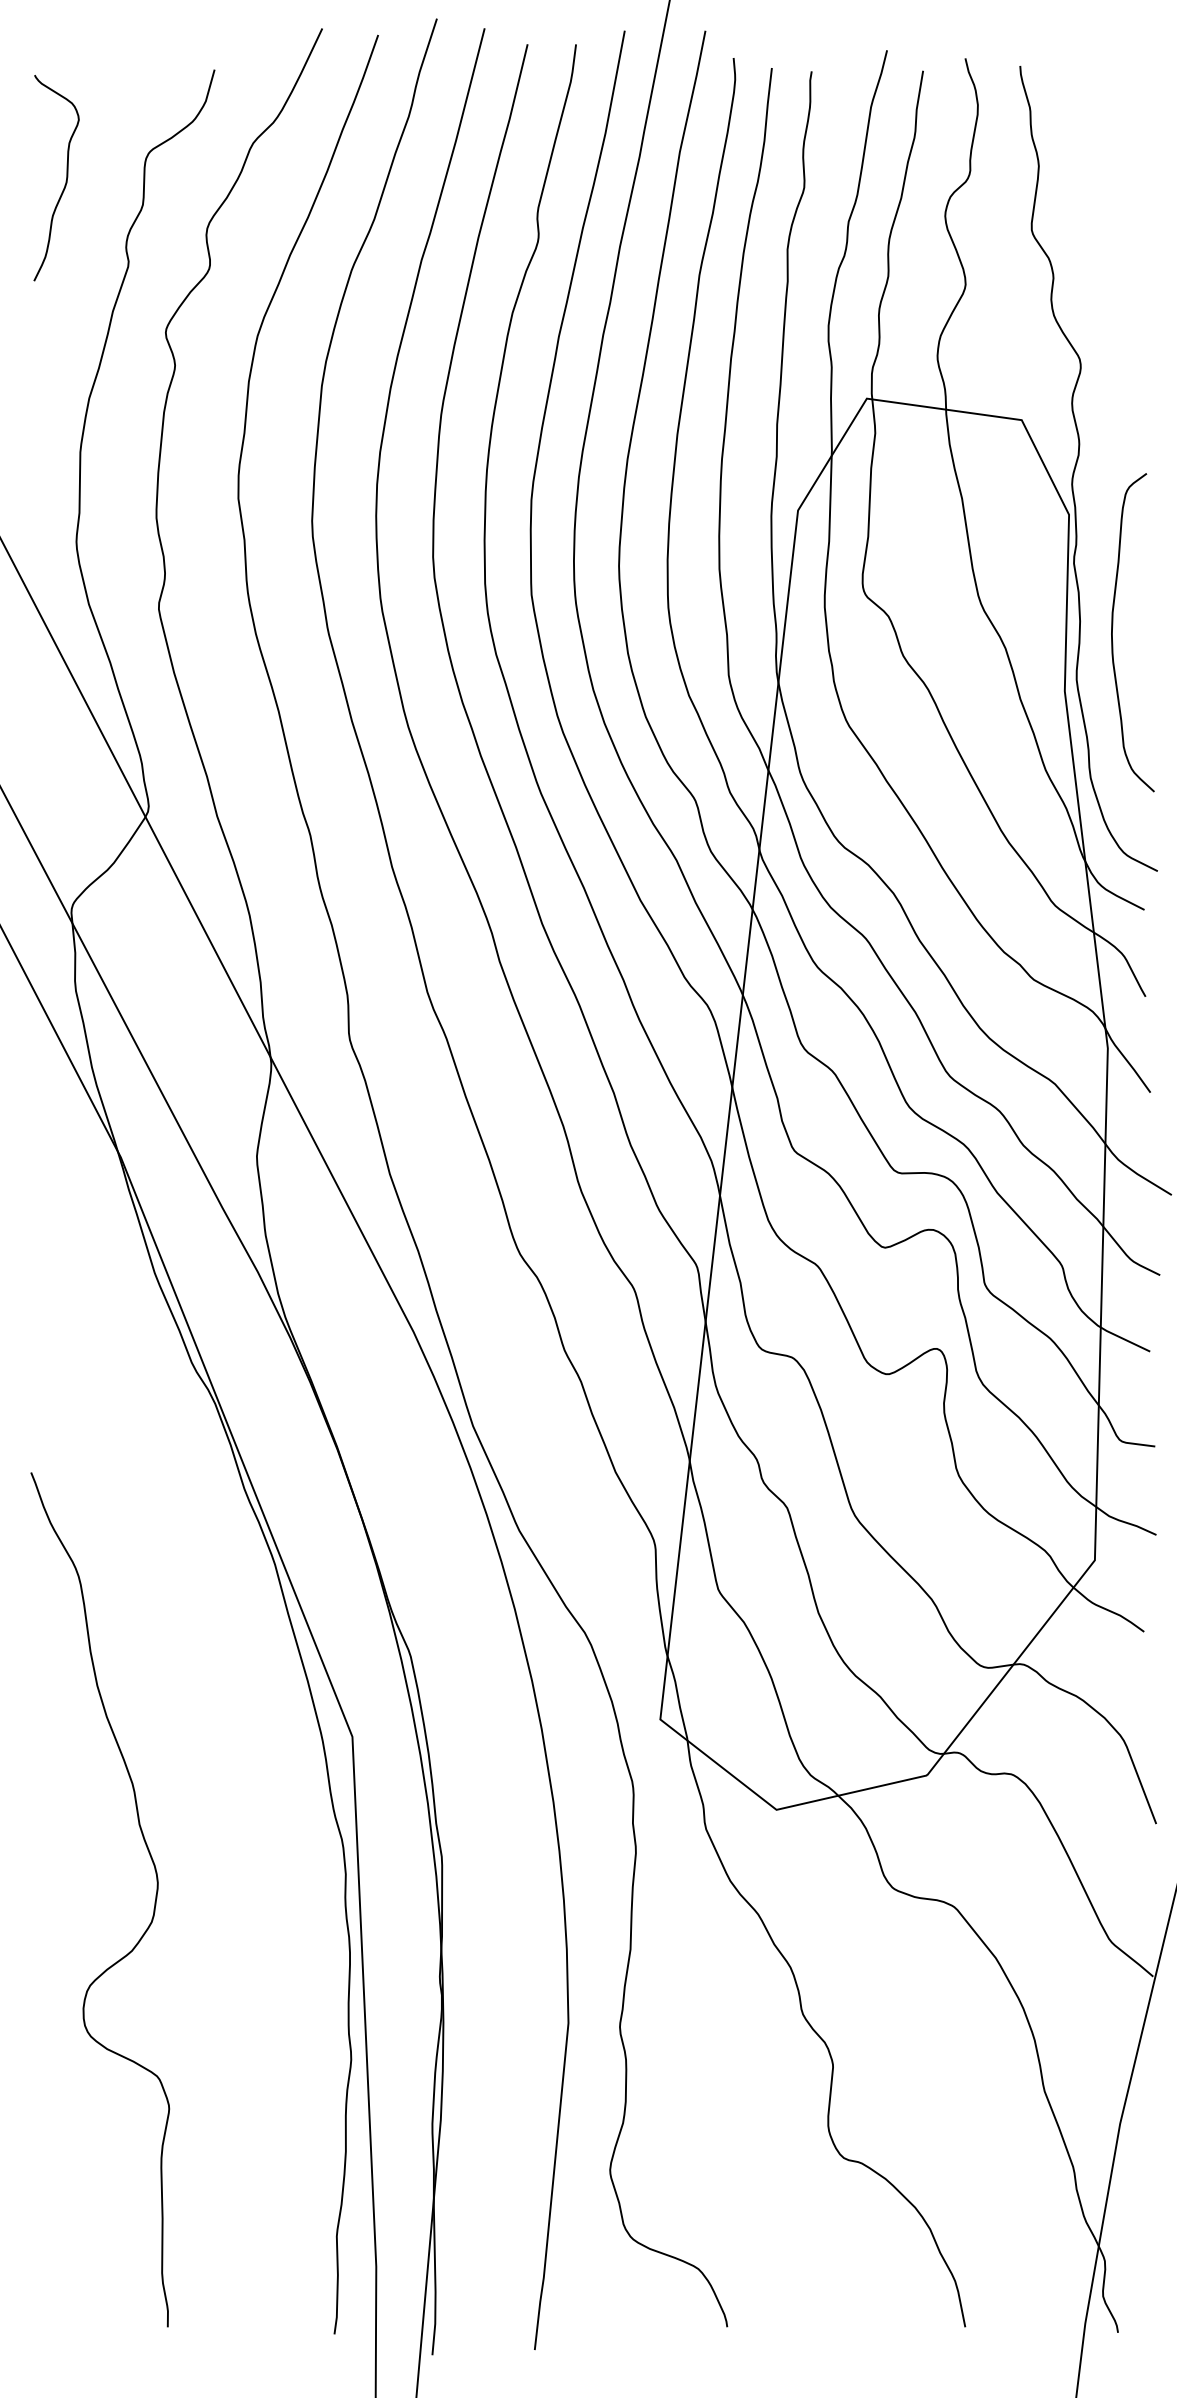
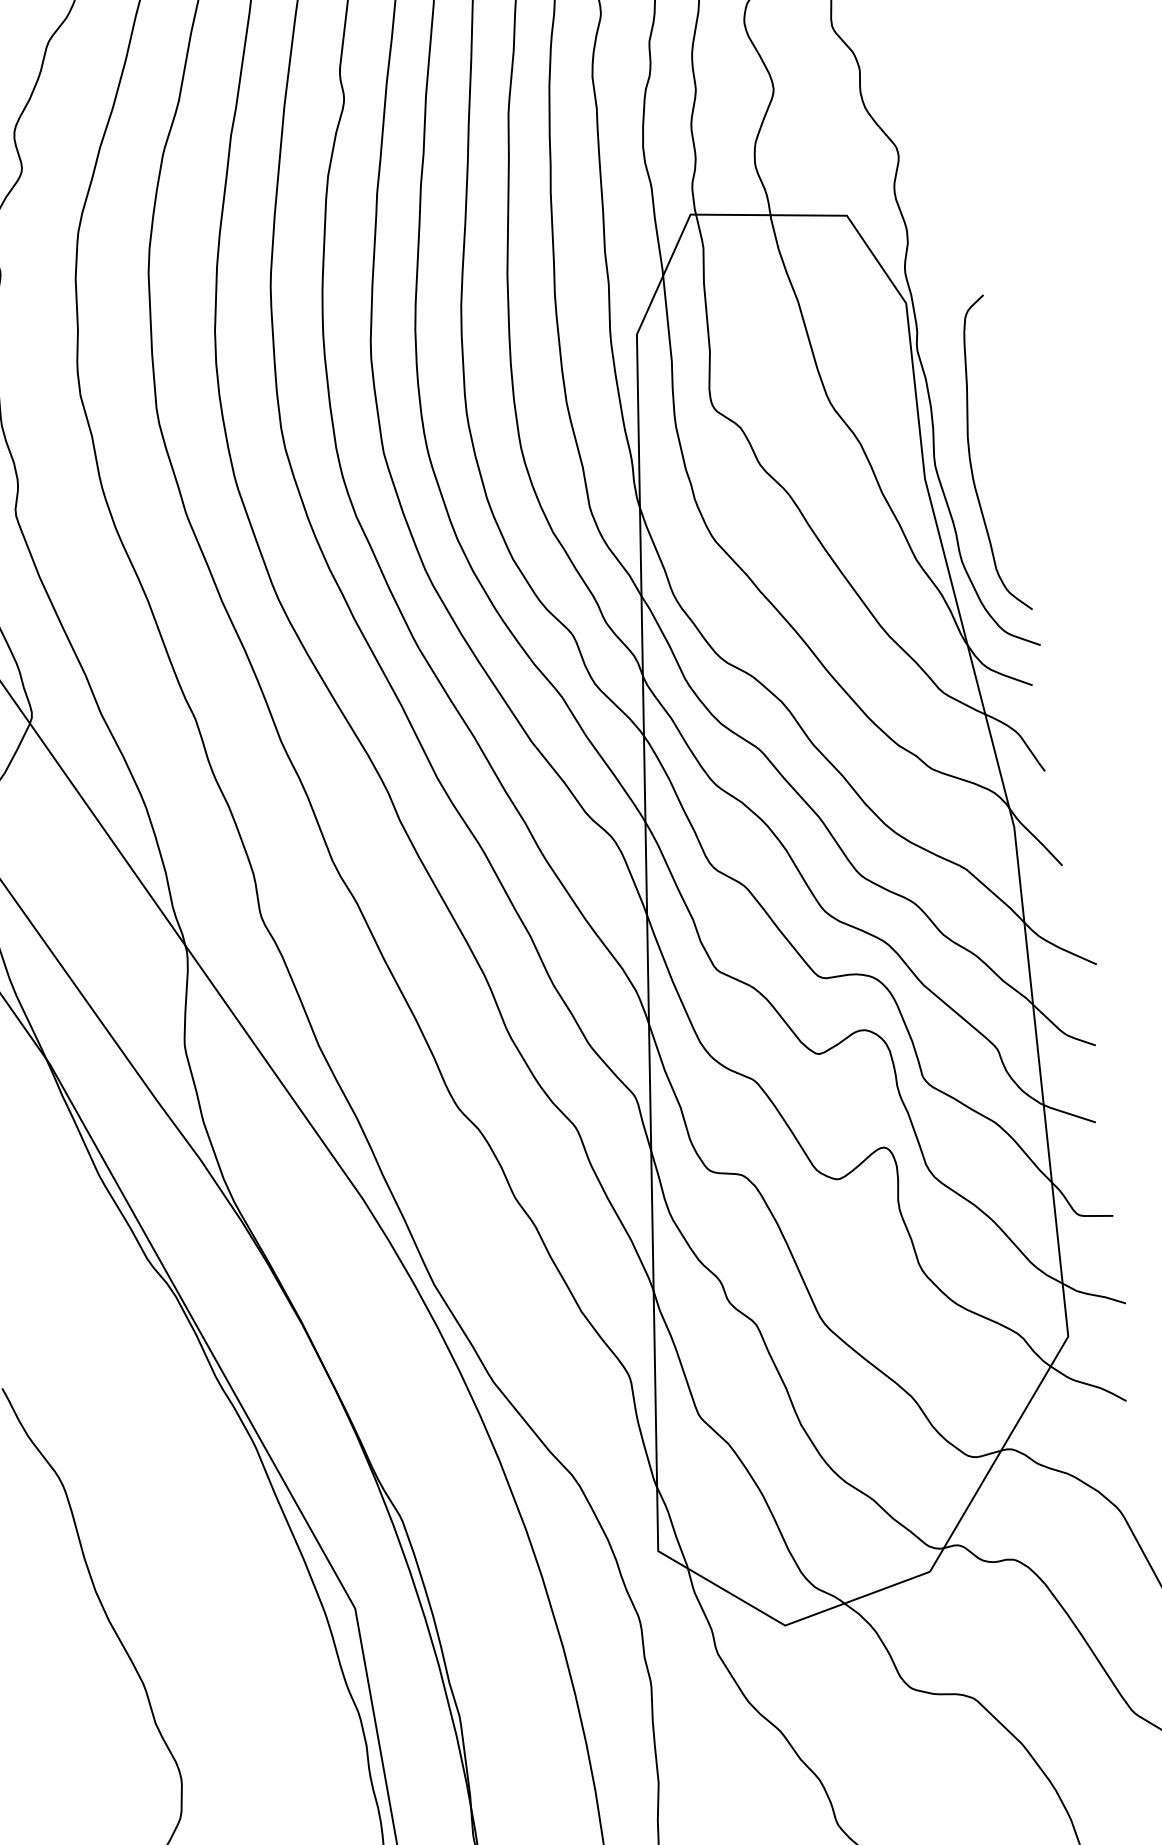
curve: (1113, 626) -> (970, 450), moved

